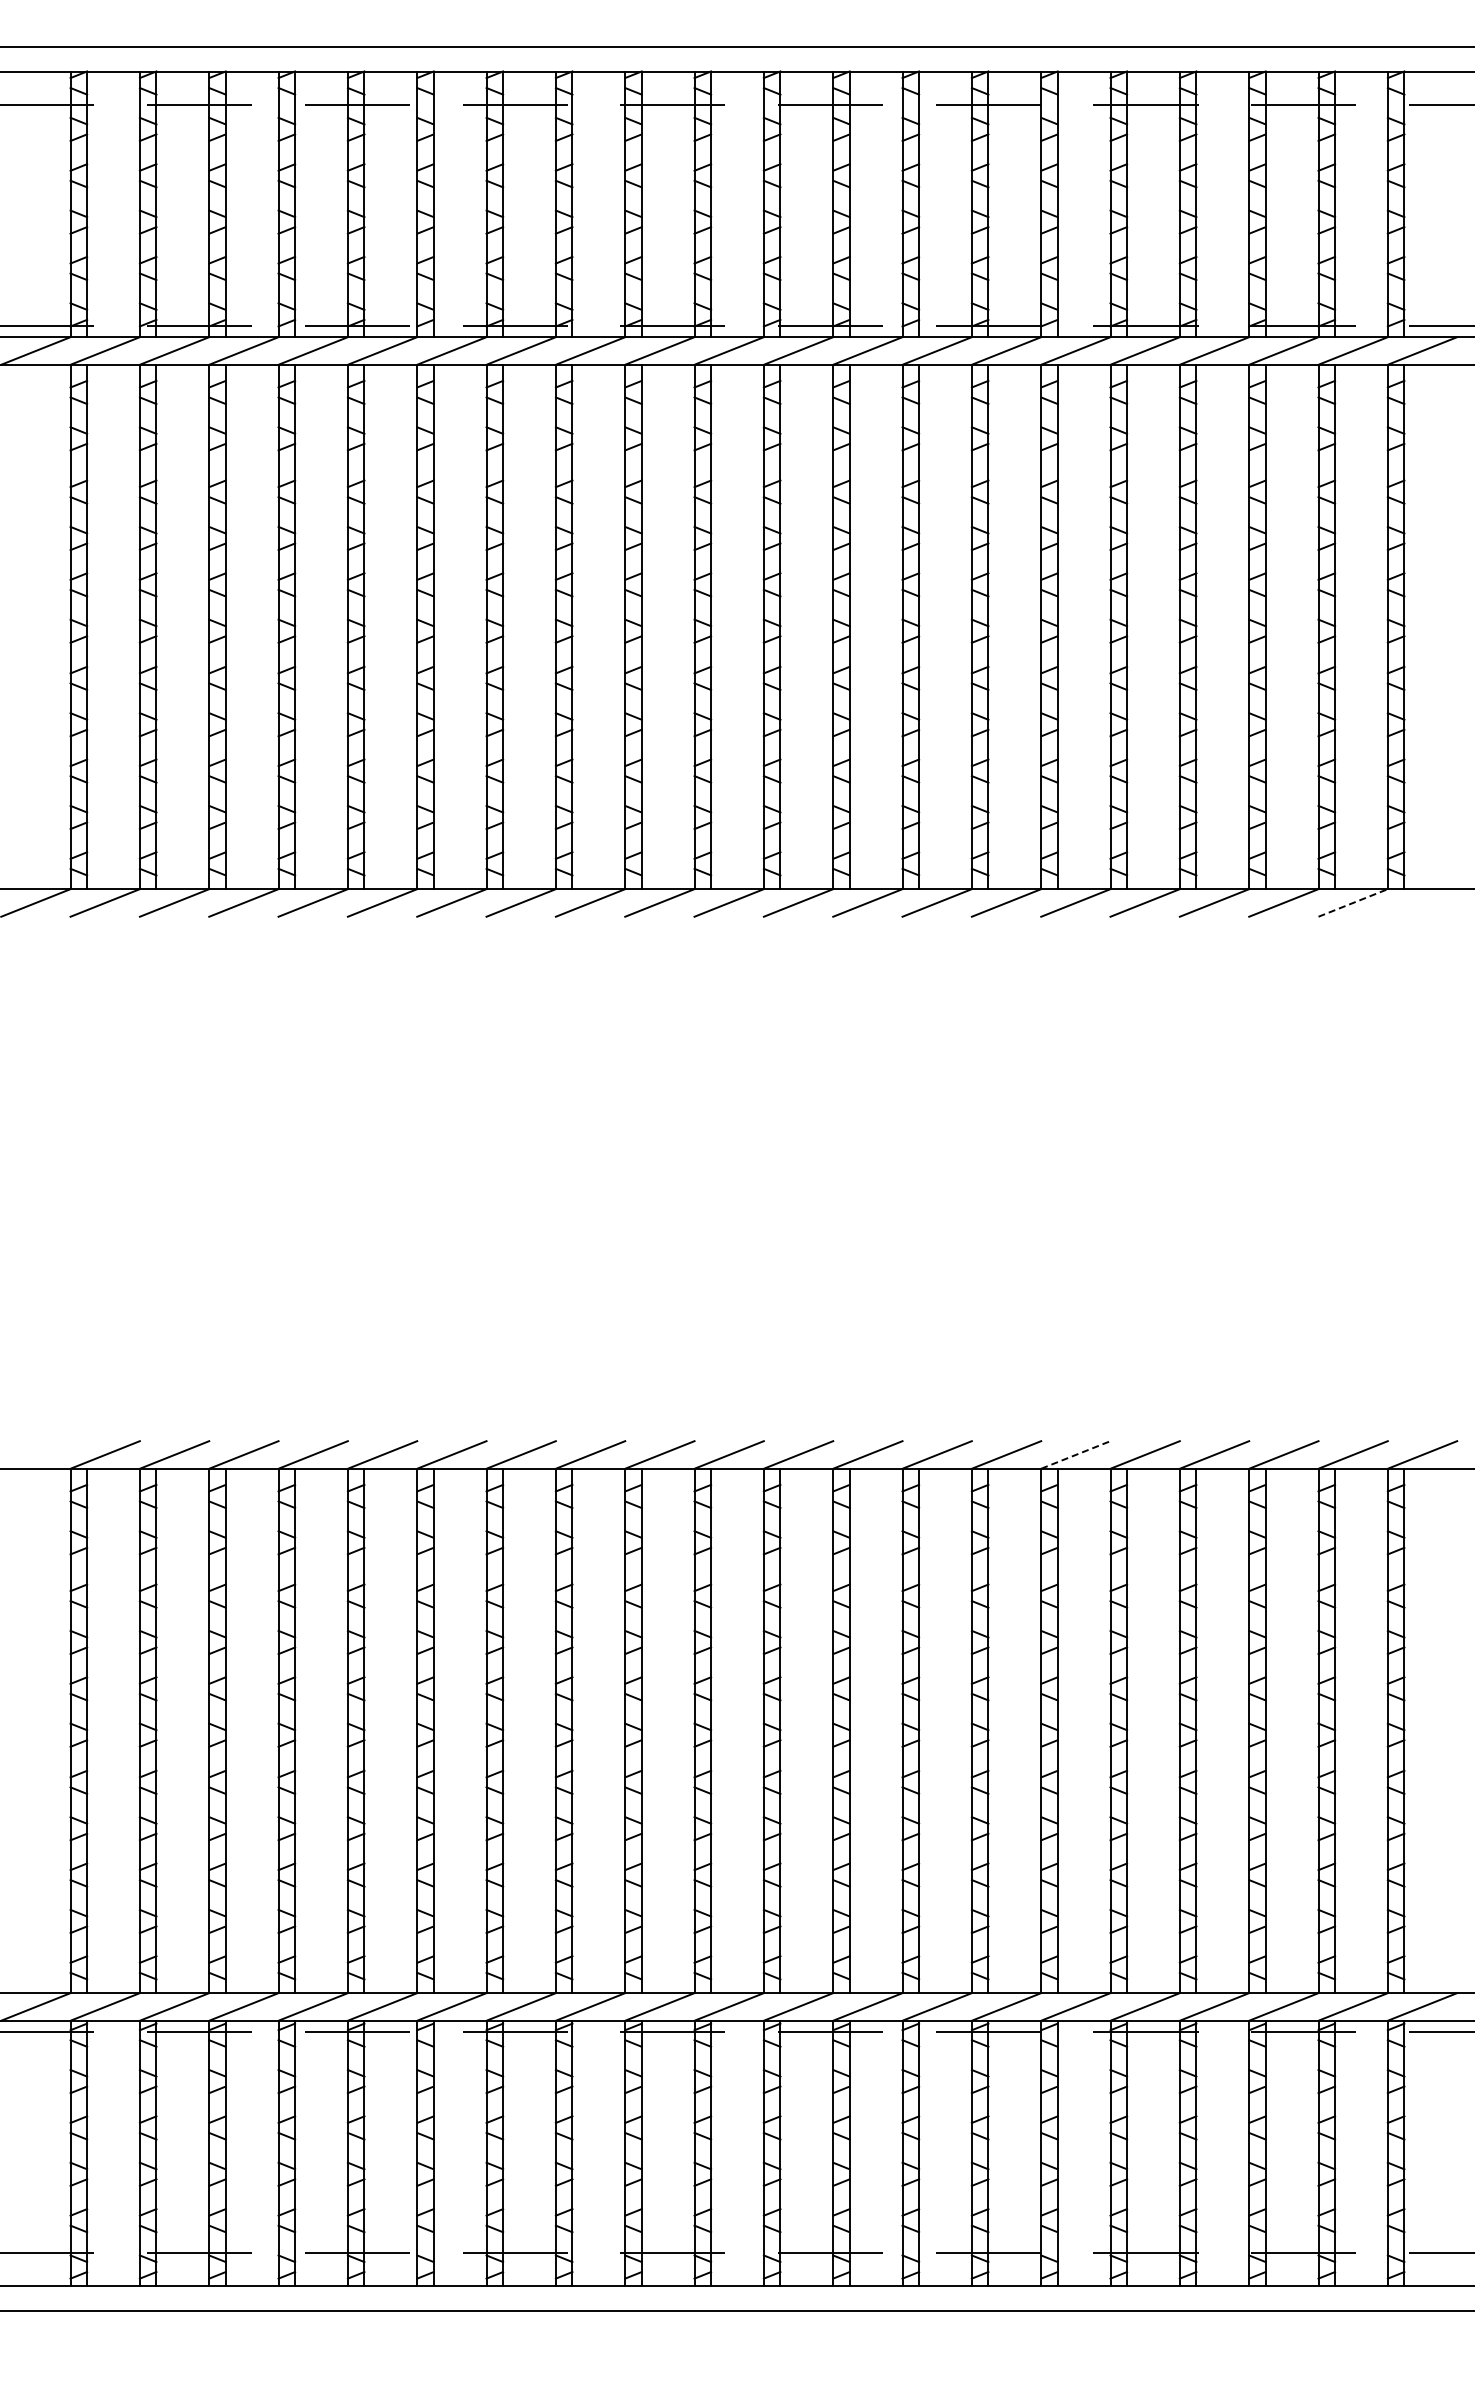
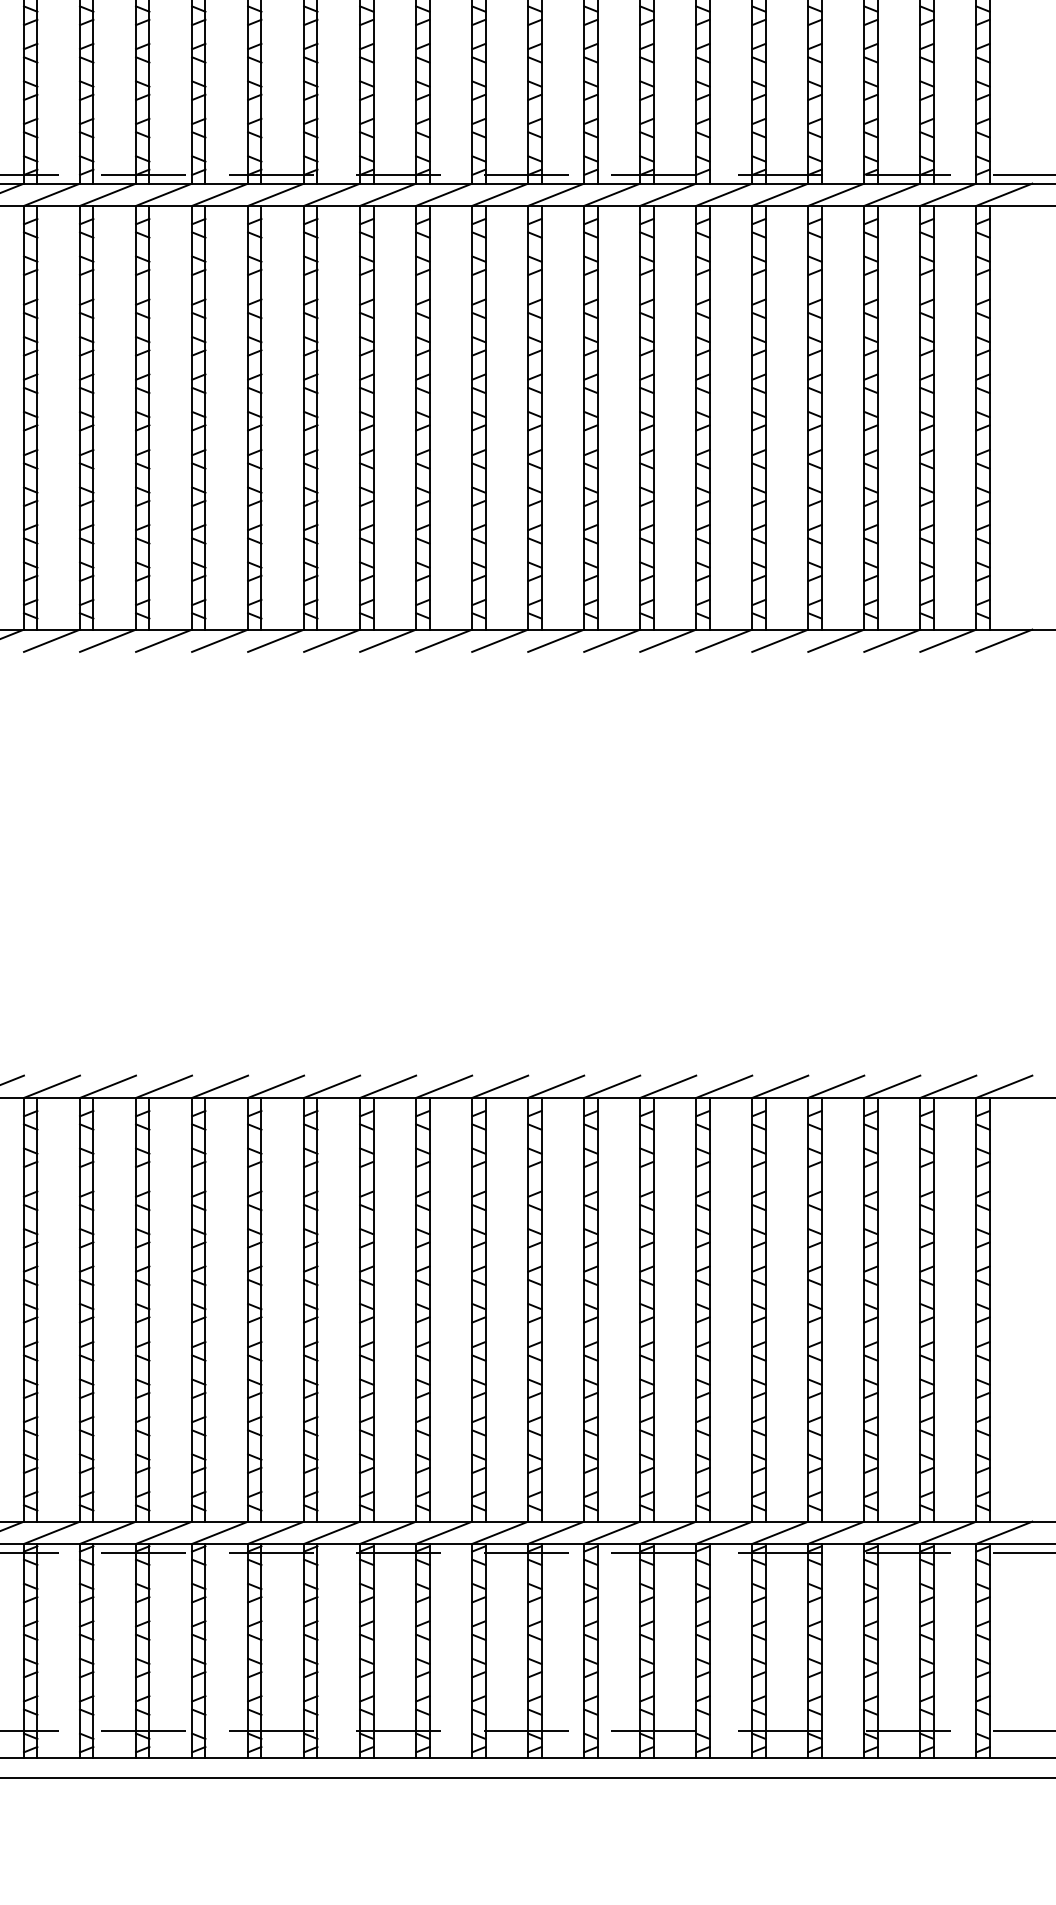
line: (1353, 902) -> (948, 640), dashed -> solid
line: (1422, 902) -> (1004, 640), added
line: (1076, 1454) -> (724, 1086), dashed -> solid

